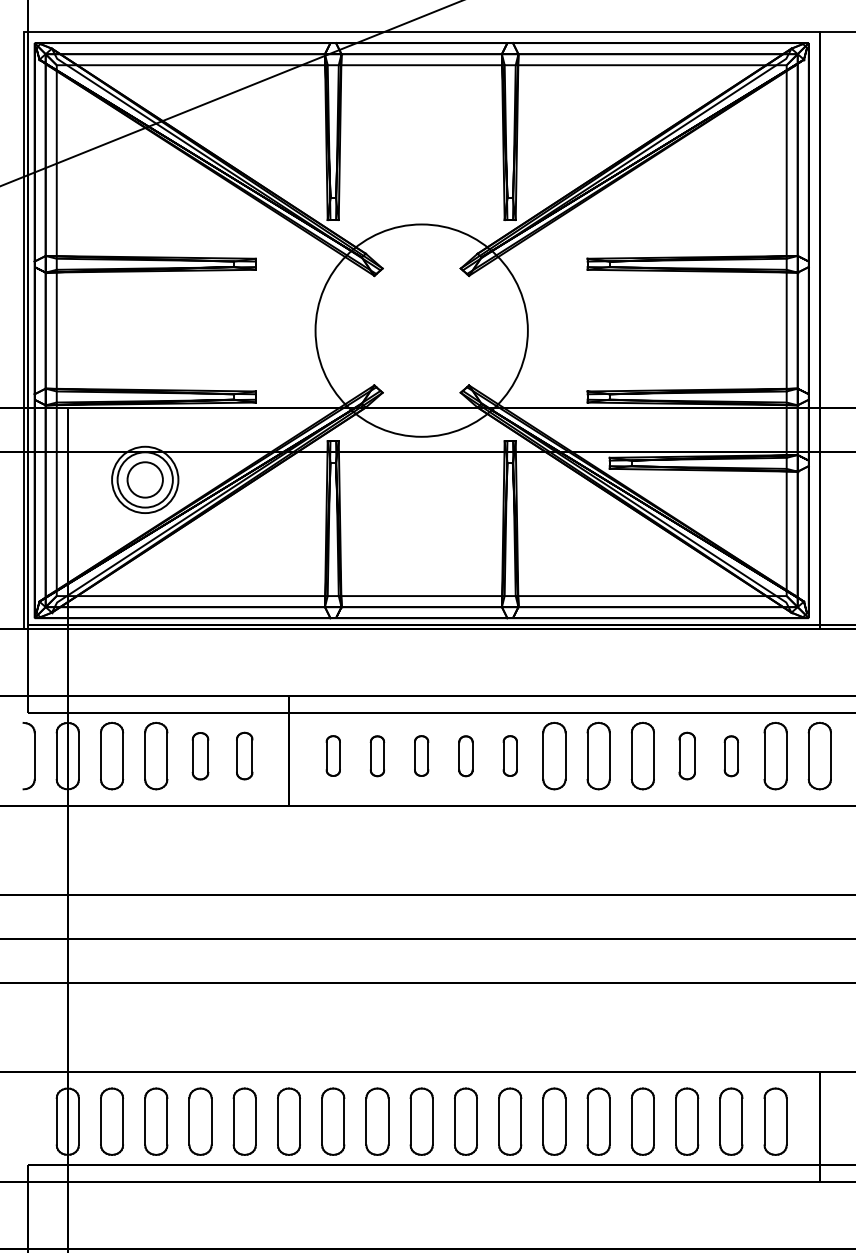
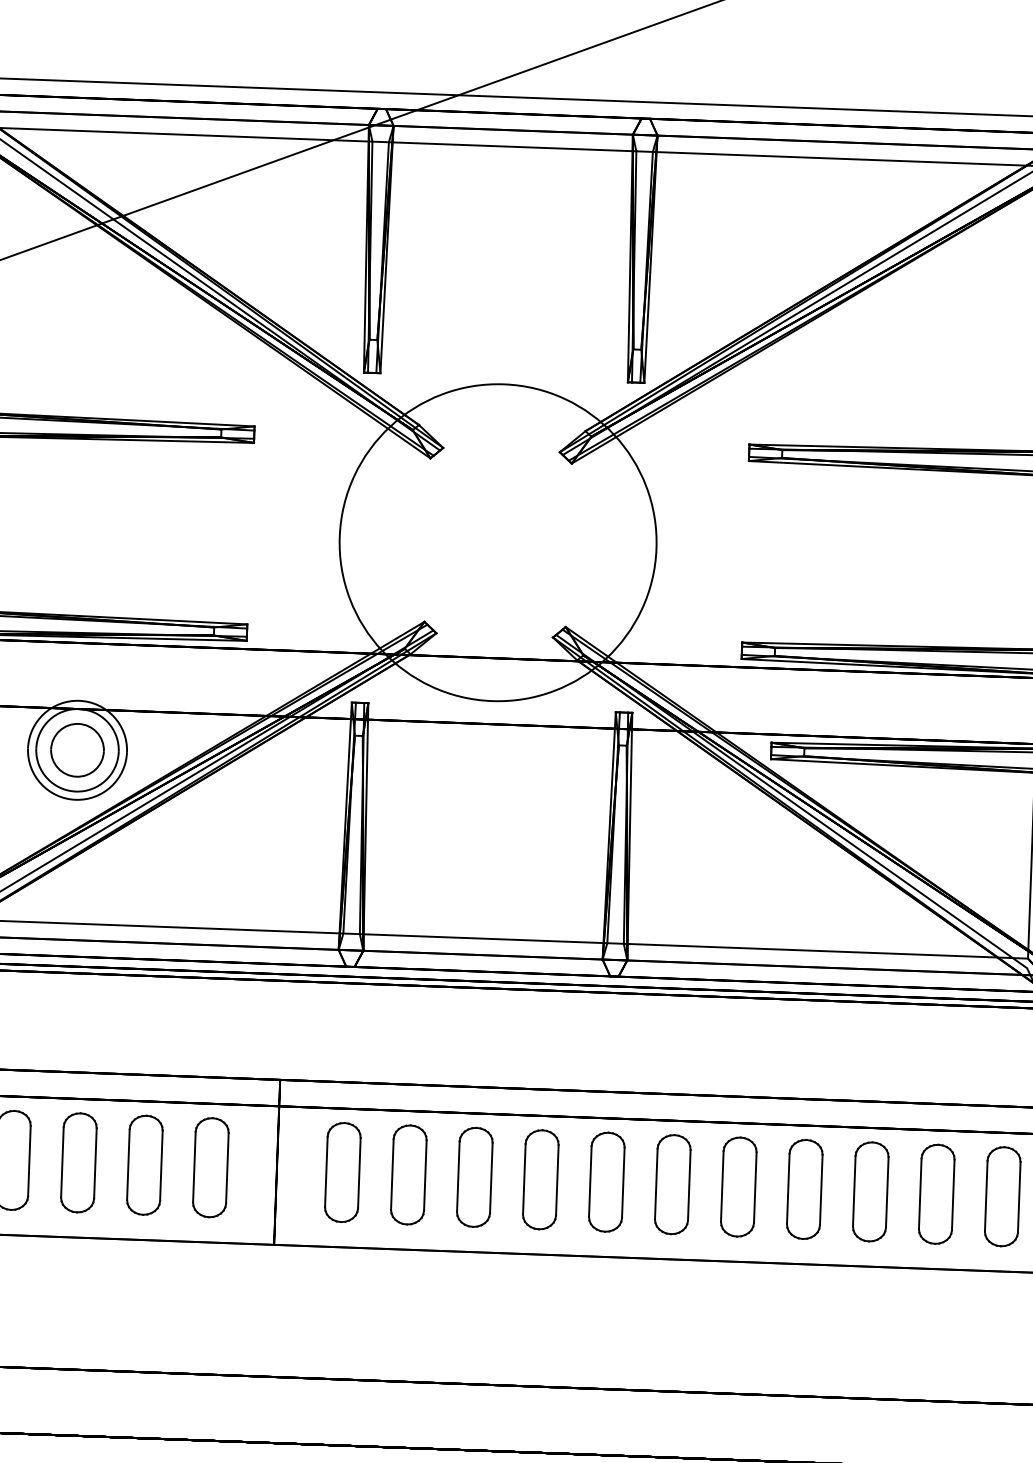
part: (244, 755) -> (210, 1166), size x1.43
part: (333, 755) -> (343, 1171), size x1.67
part: (421, 755) -> (474, 1176), size x1.67
part: (510, 755) -> (607, 1181), size x1.67
part: (687, 755) -> (871, 1191), size x1.43
part: (200, 756) -> (144, 1165), size x1.43
part: (377, 756) -> (408, 1175), size x1.67
part: (465, 756) -> (540, 1180), size x1.67
part: (731, 756) -> (936, 1194), size x1.67

